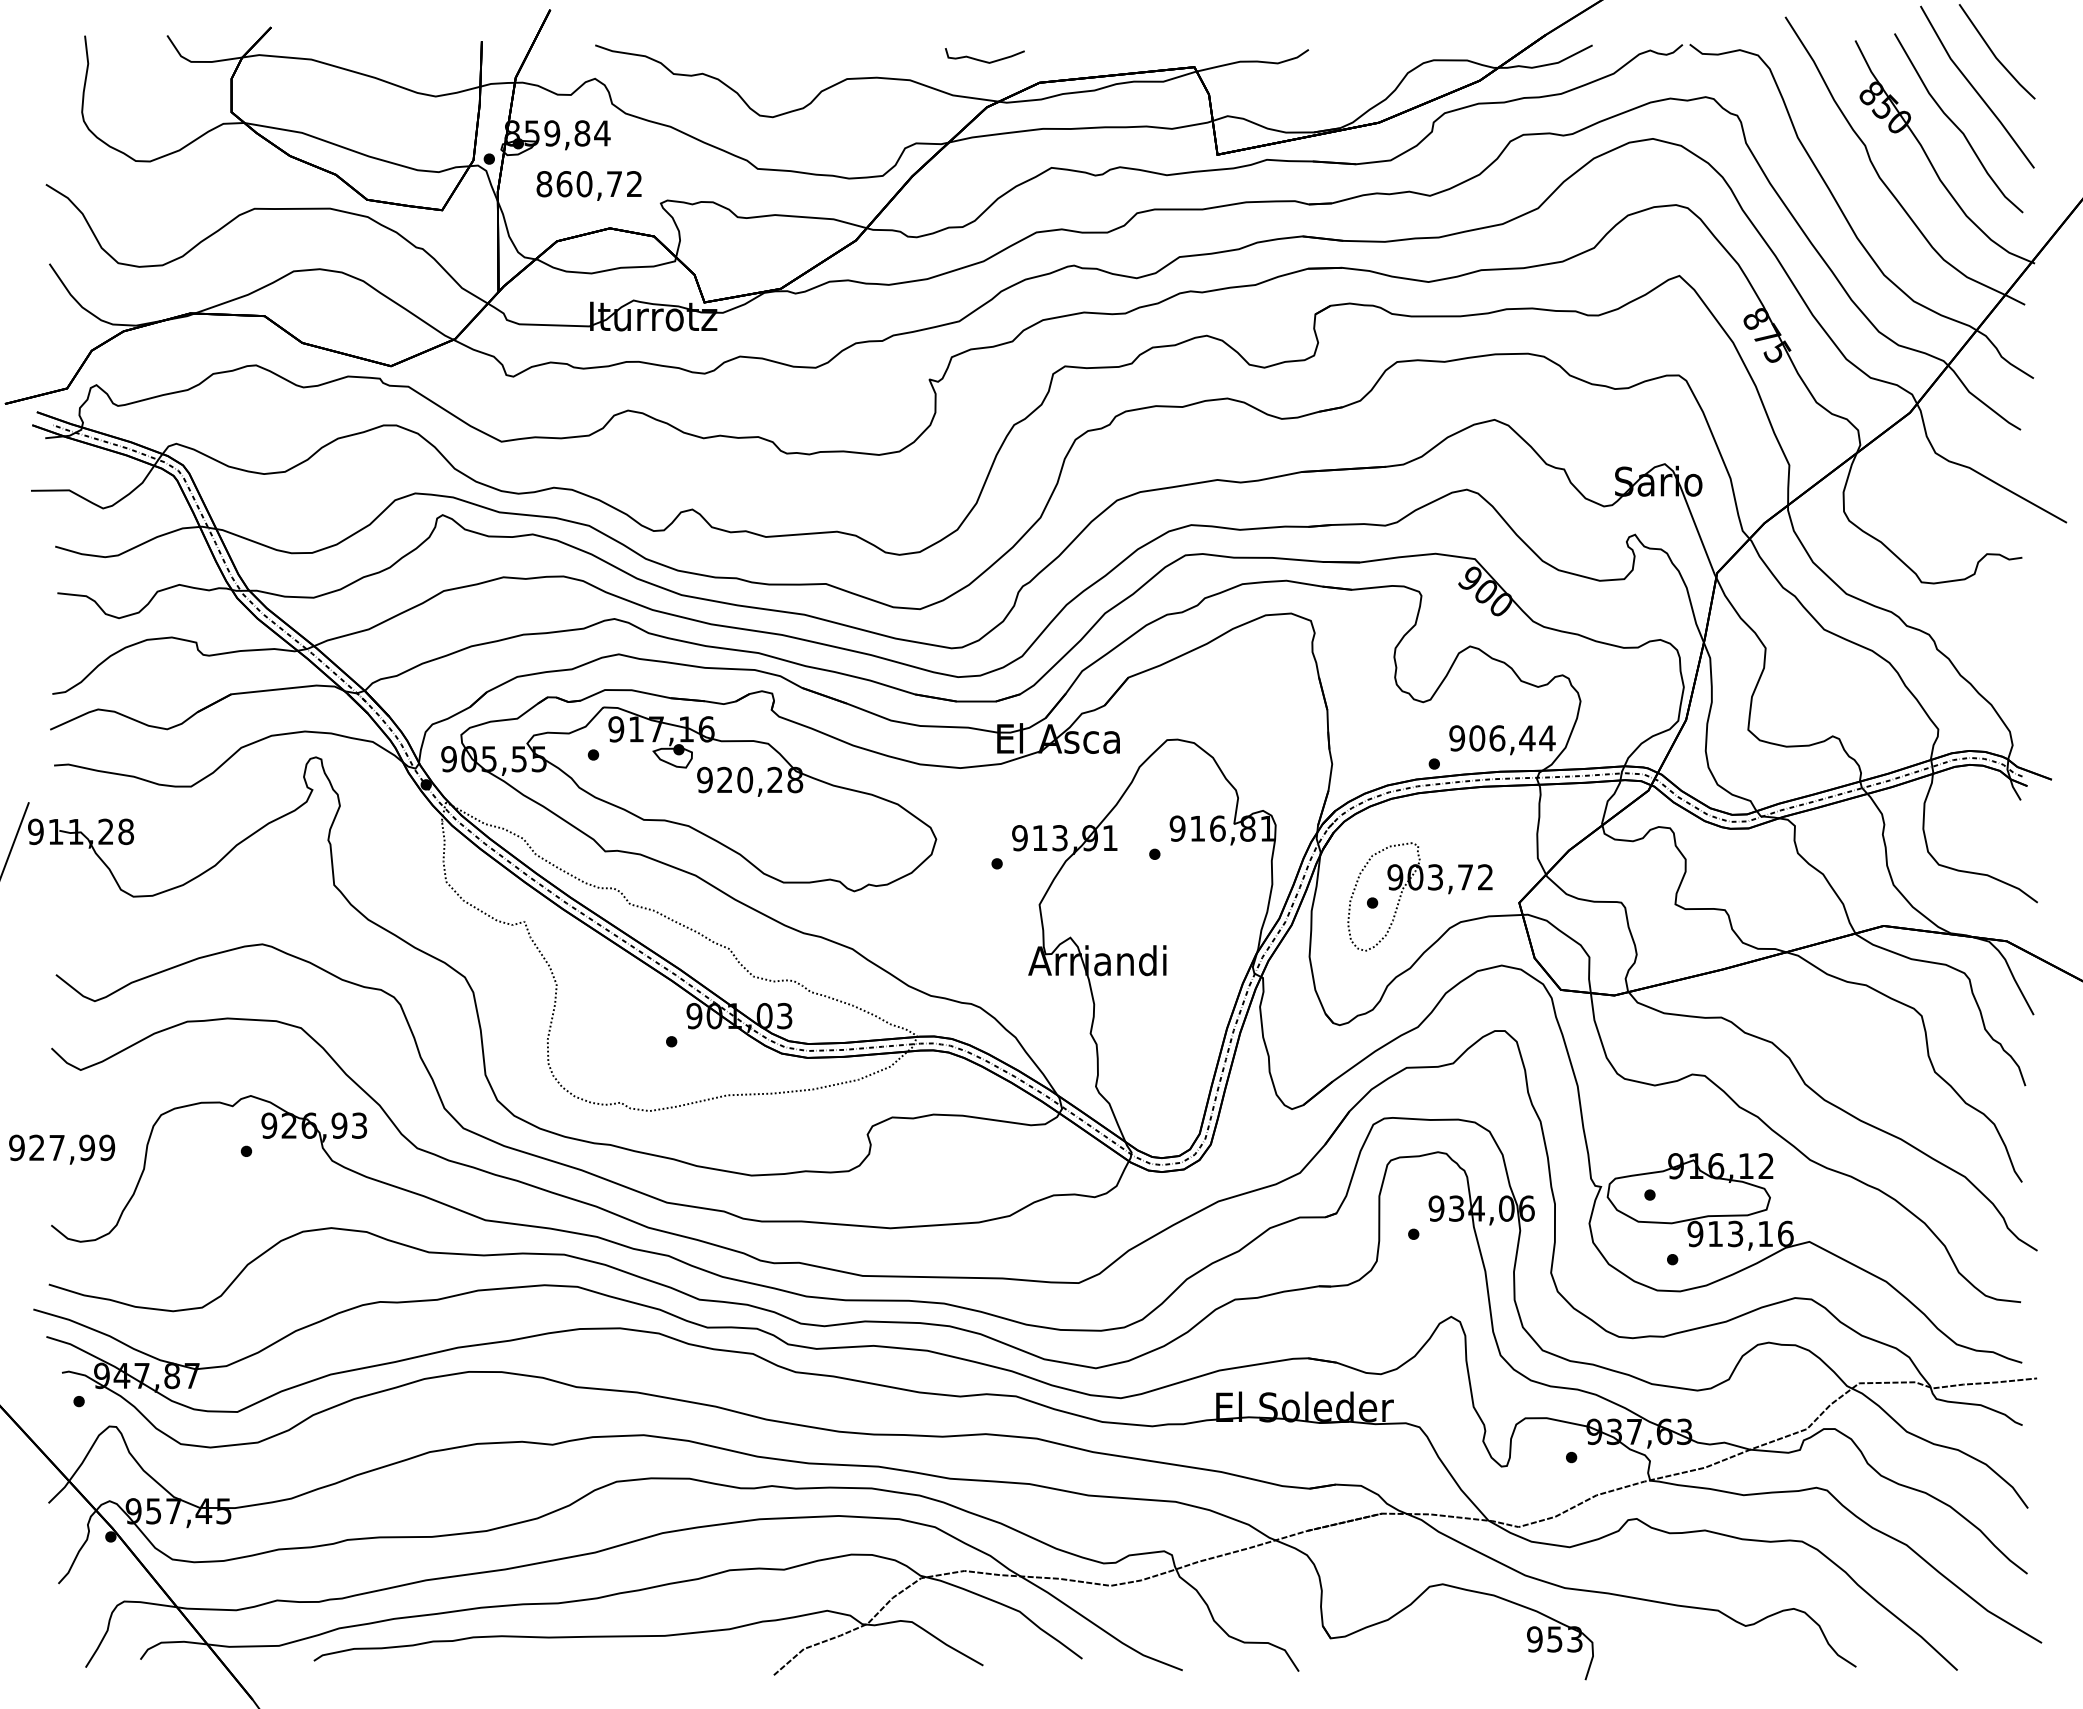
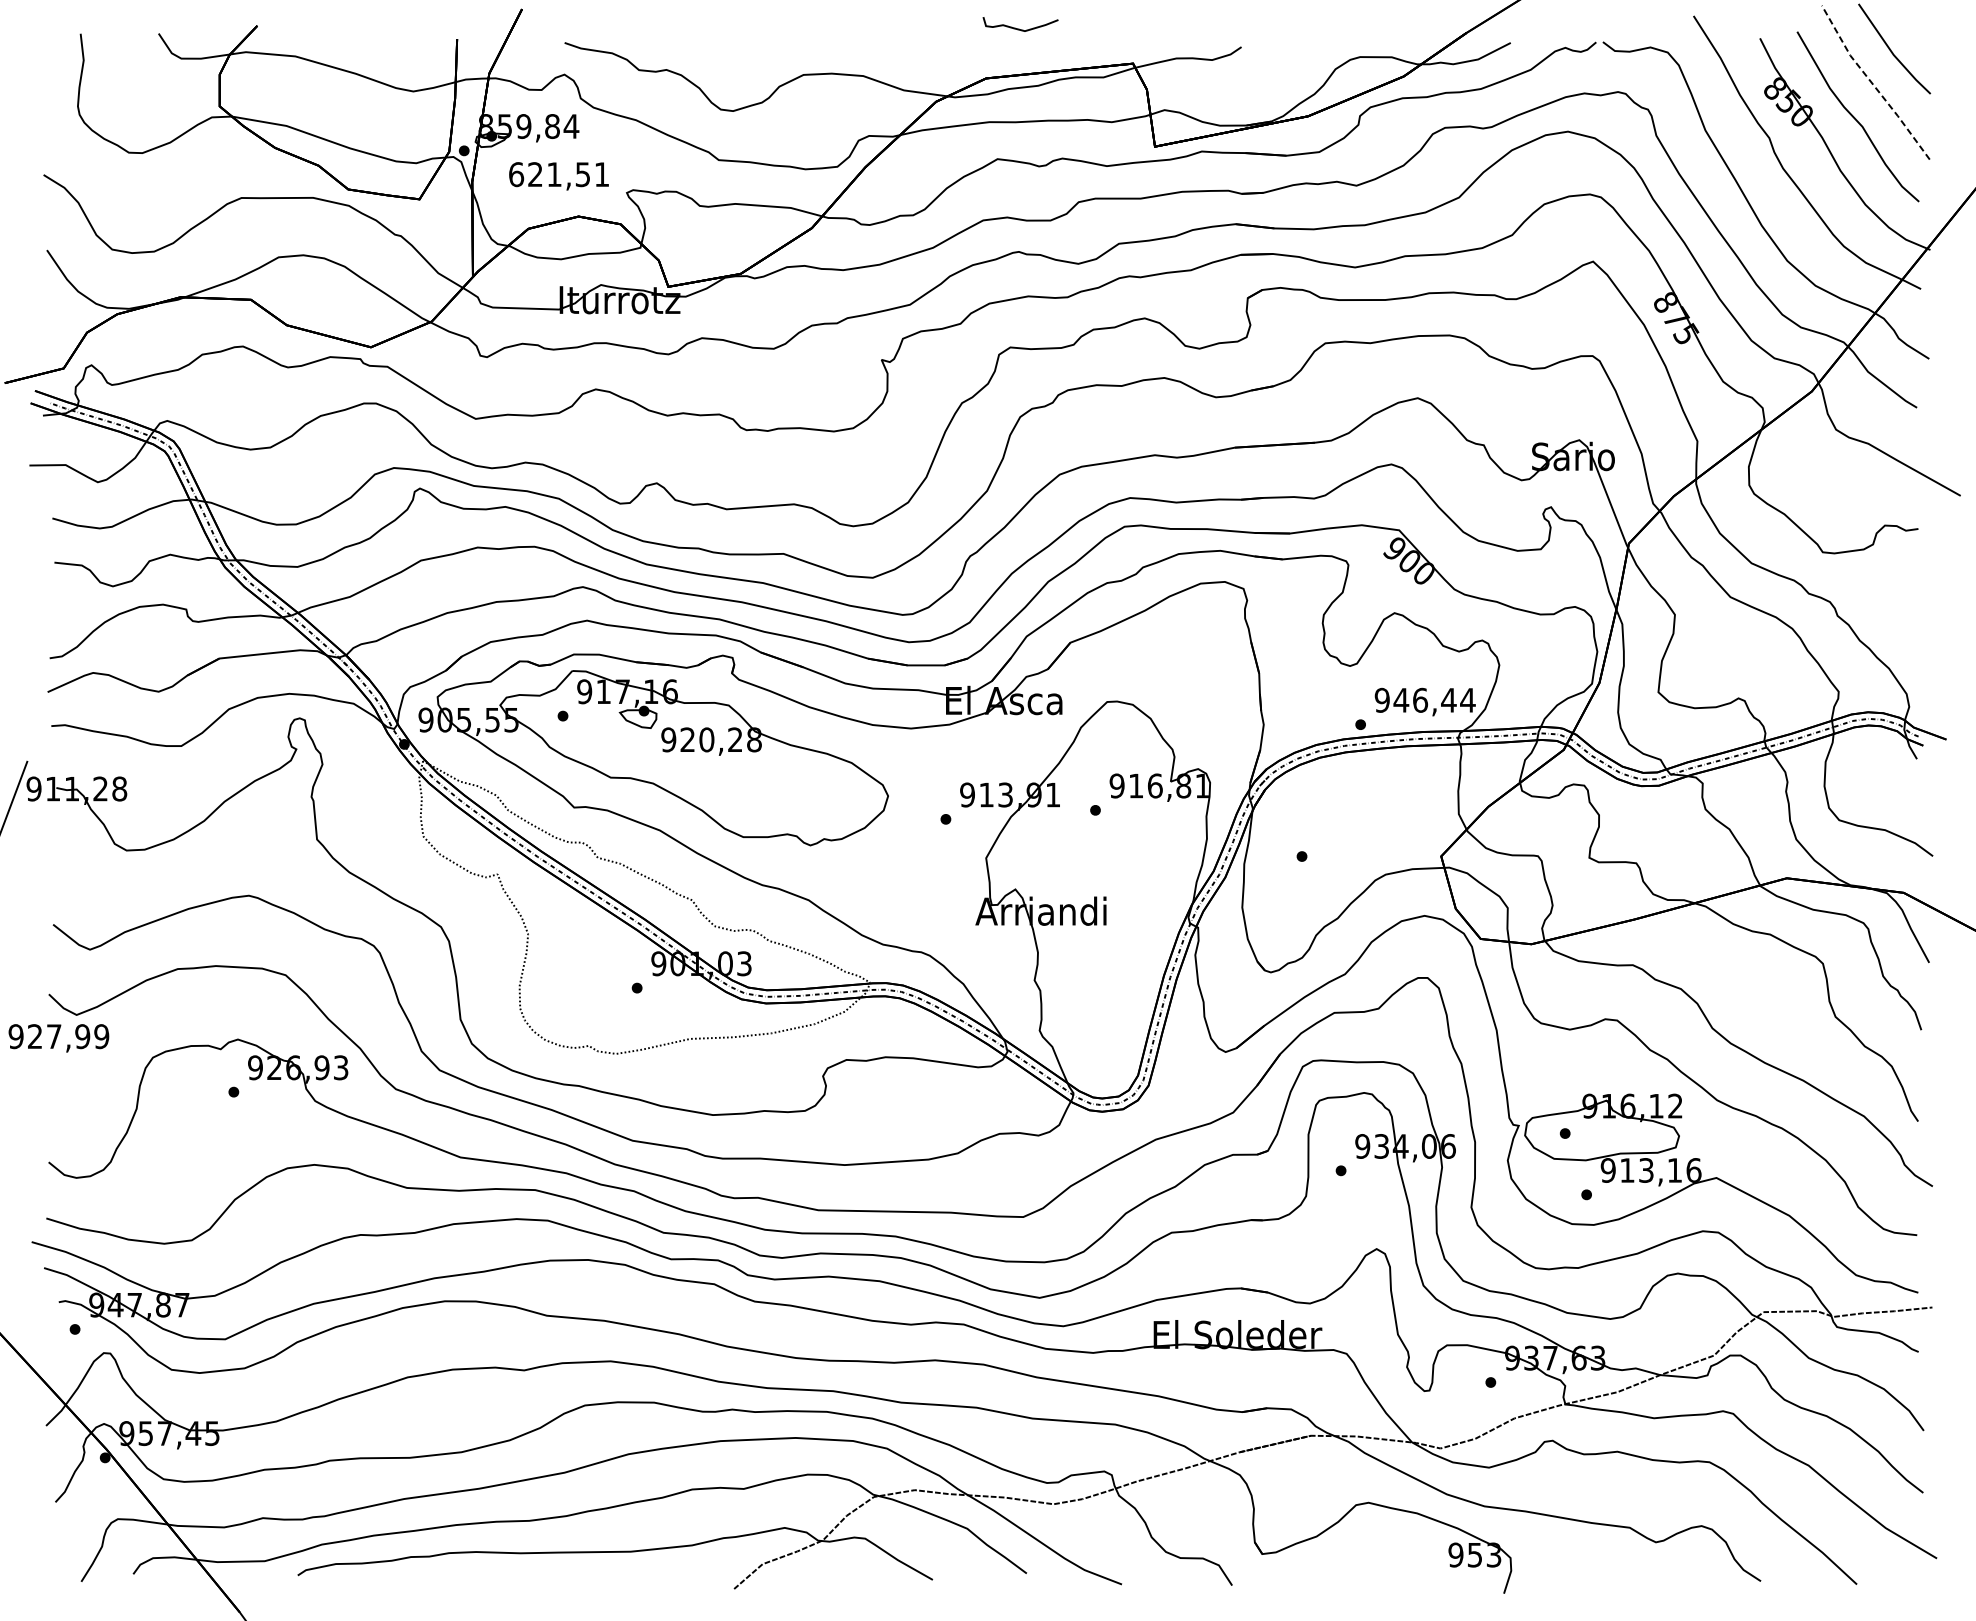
curve: (984, 60) -> (1020, 28), moved
line: (1974, 89) -> (1873, 84), solid -> dashed
text: (588, 184) -> (558, 174), 860,72 -> 621,51
text: (1476, 738) -> (1400, 700), 906,44 -> 946,44
part: (1417, 890) -> (1344, 844), removed
text: (62, 1149) -> (59, 1038), moved

